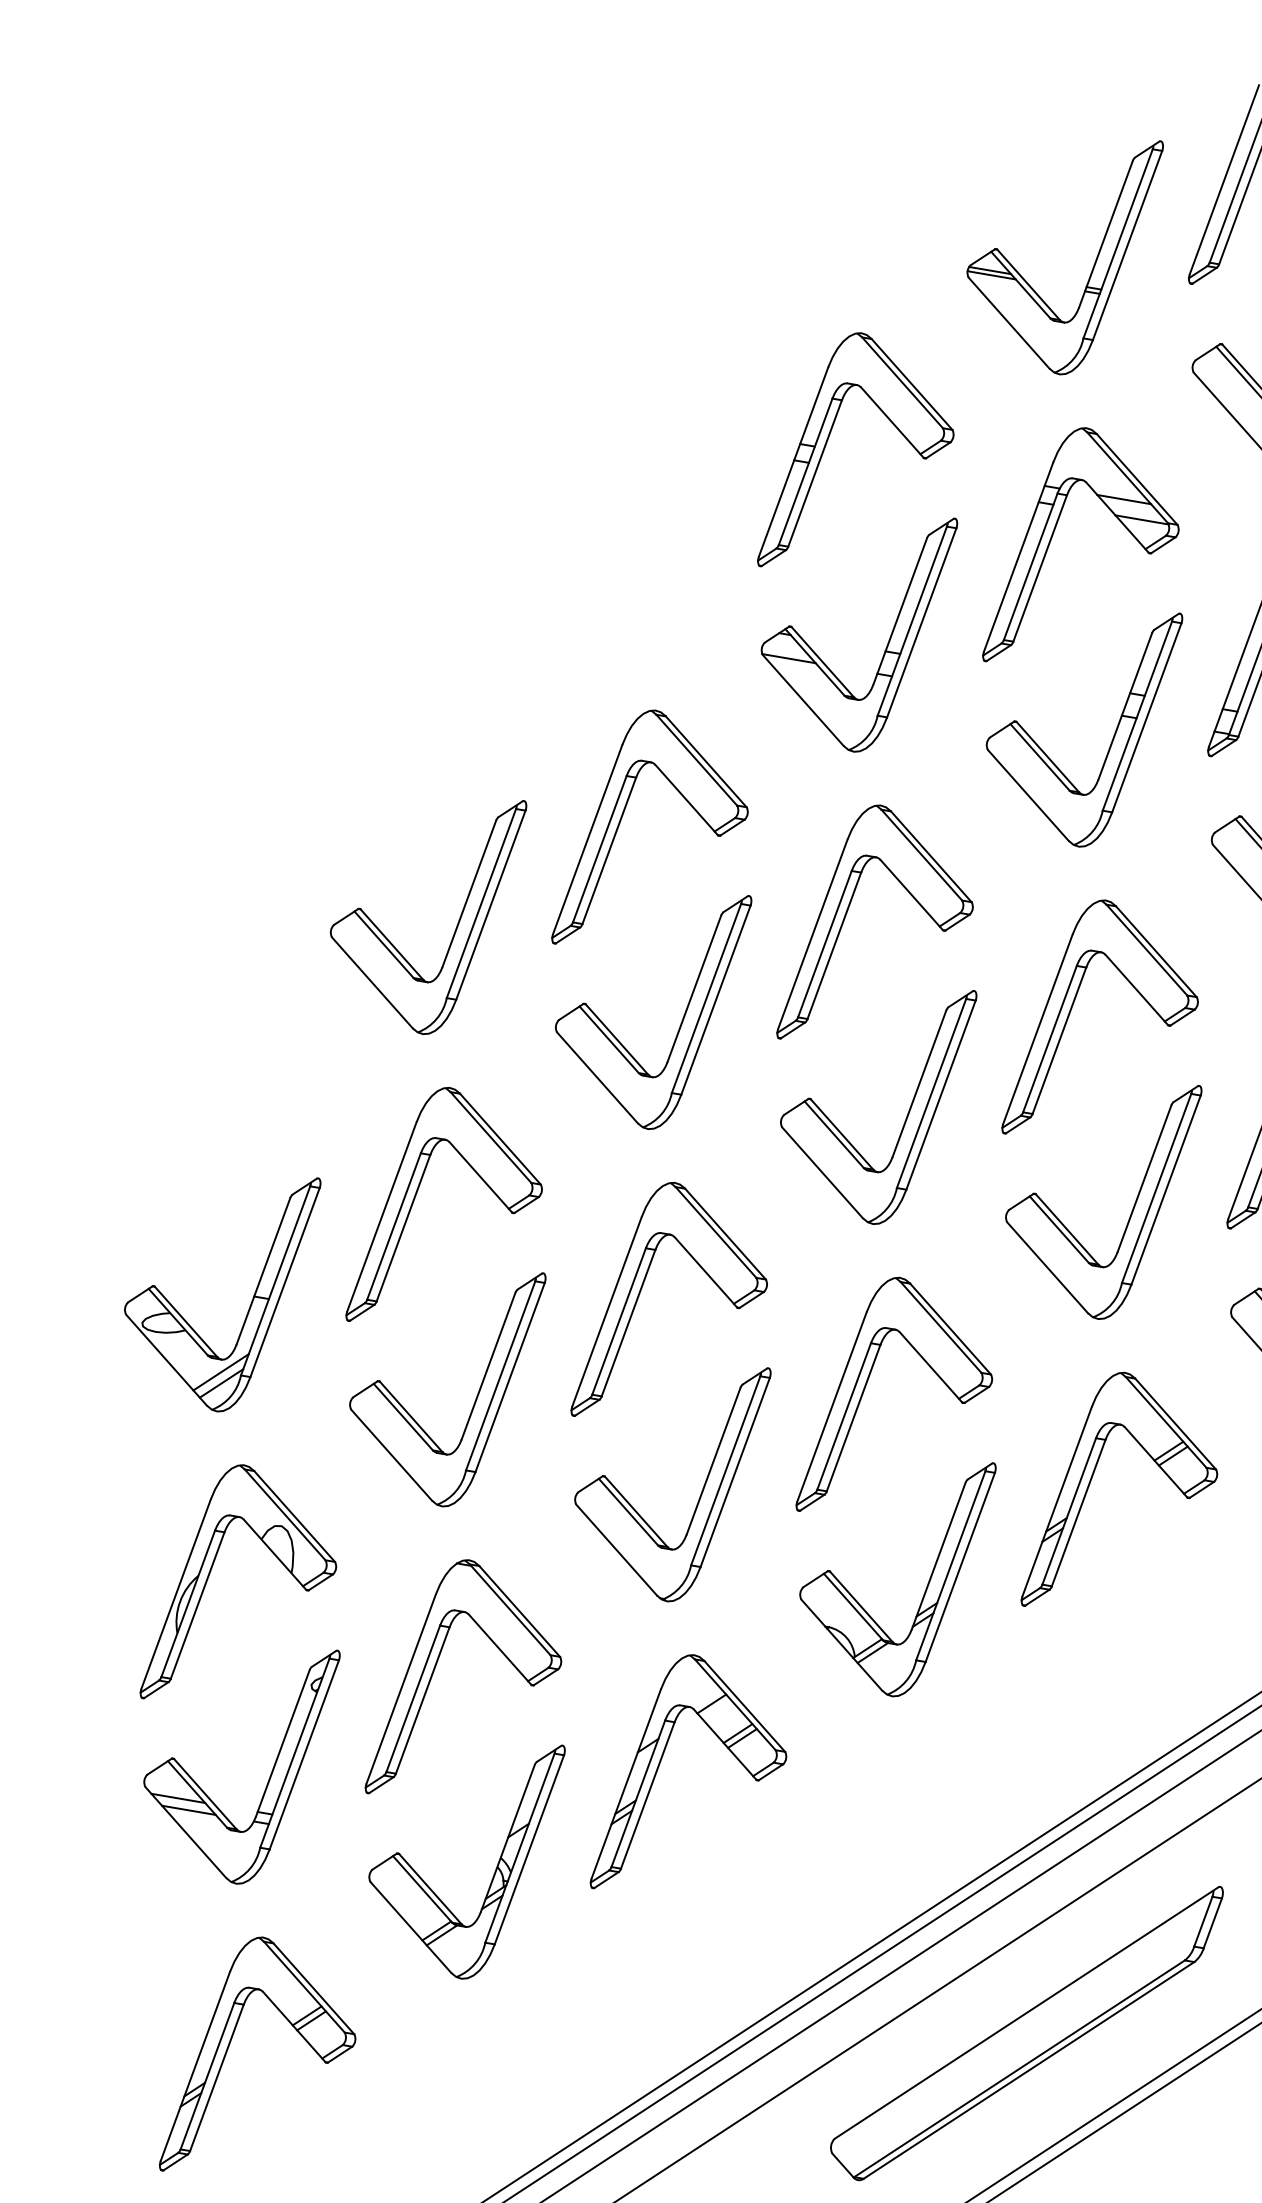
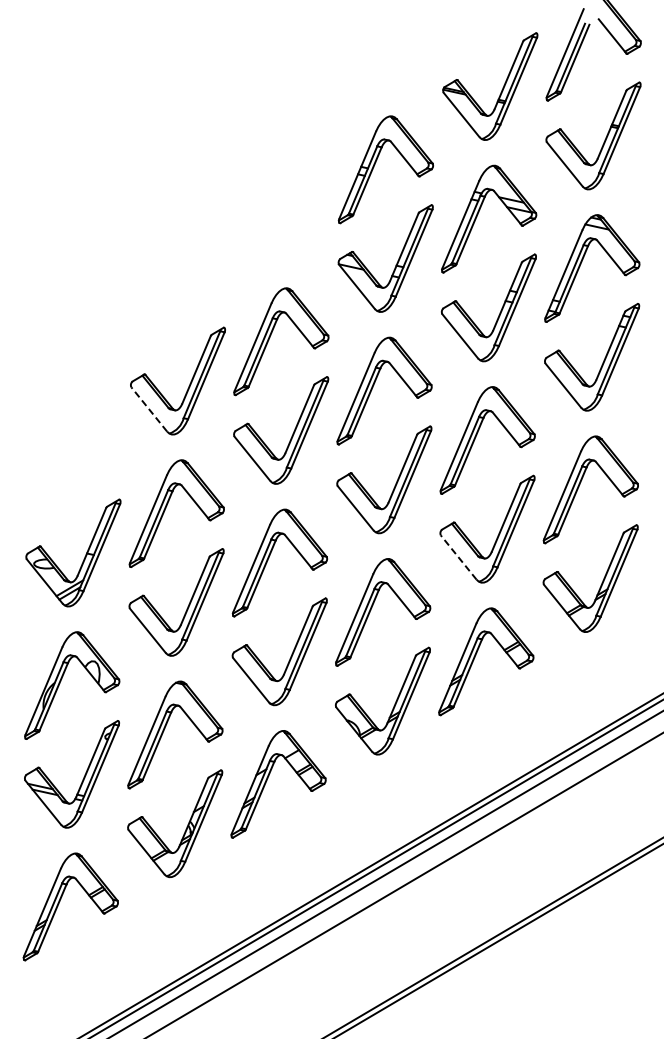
line: (370, 983) -> (148, 409), solid -> dashed
line: (1047, 1267) -> (458, 557), solid -> dashed
part: (1027, 2034) -> (432, 915), removed

